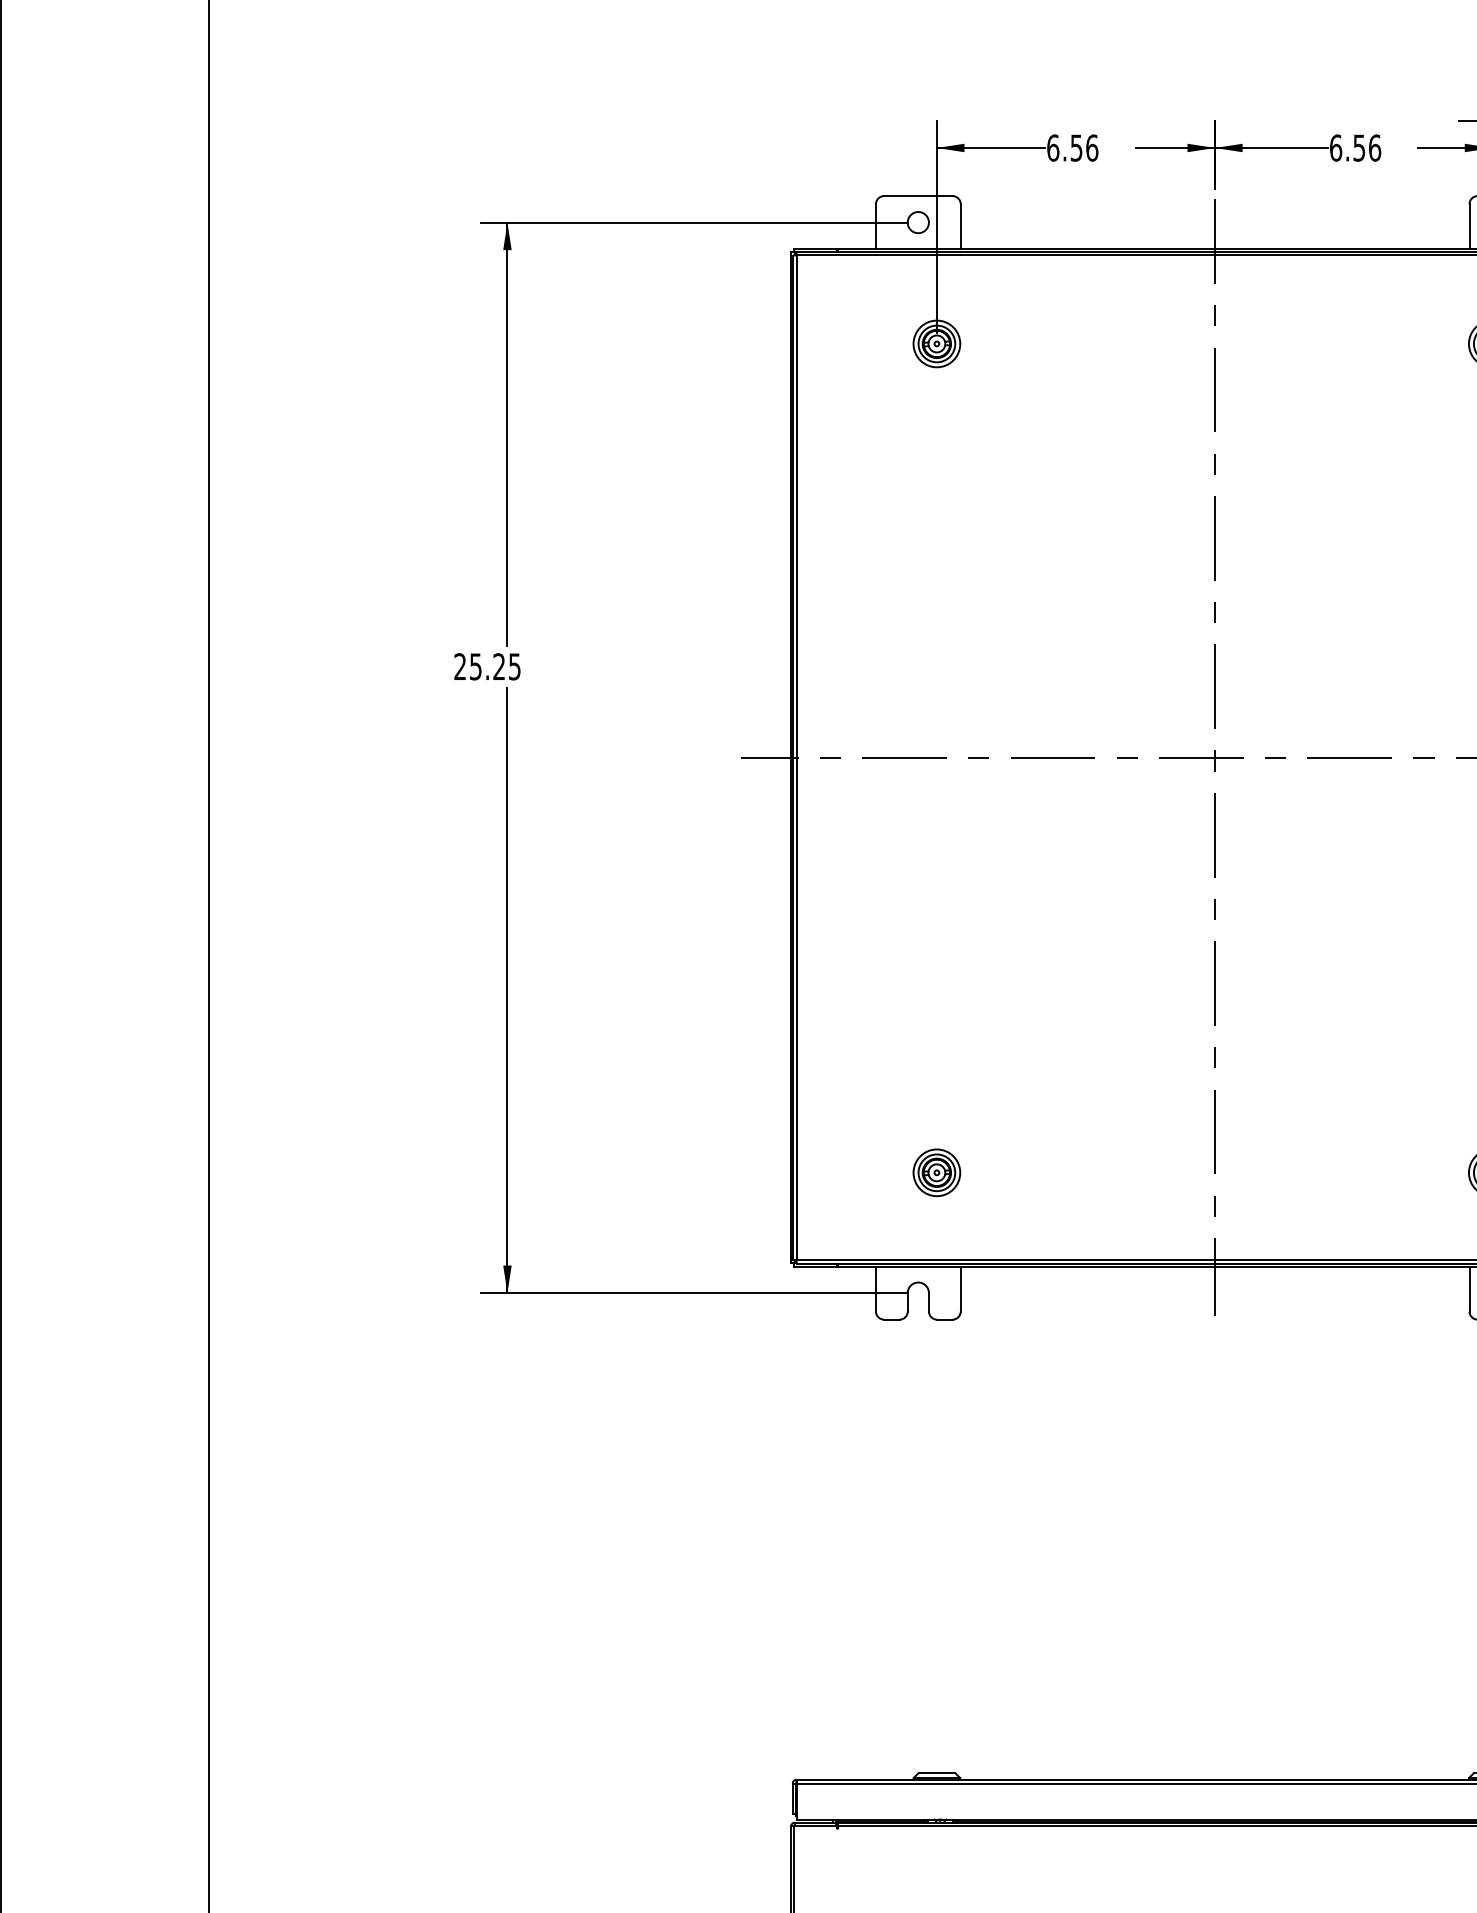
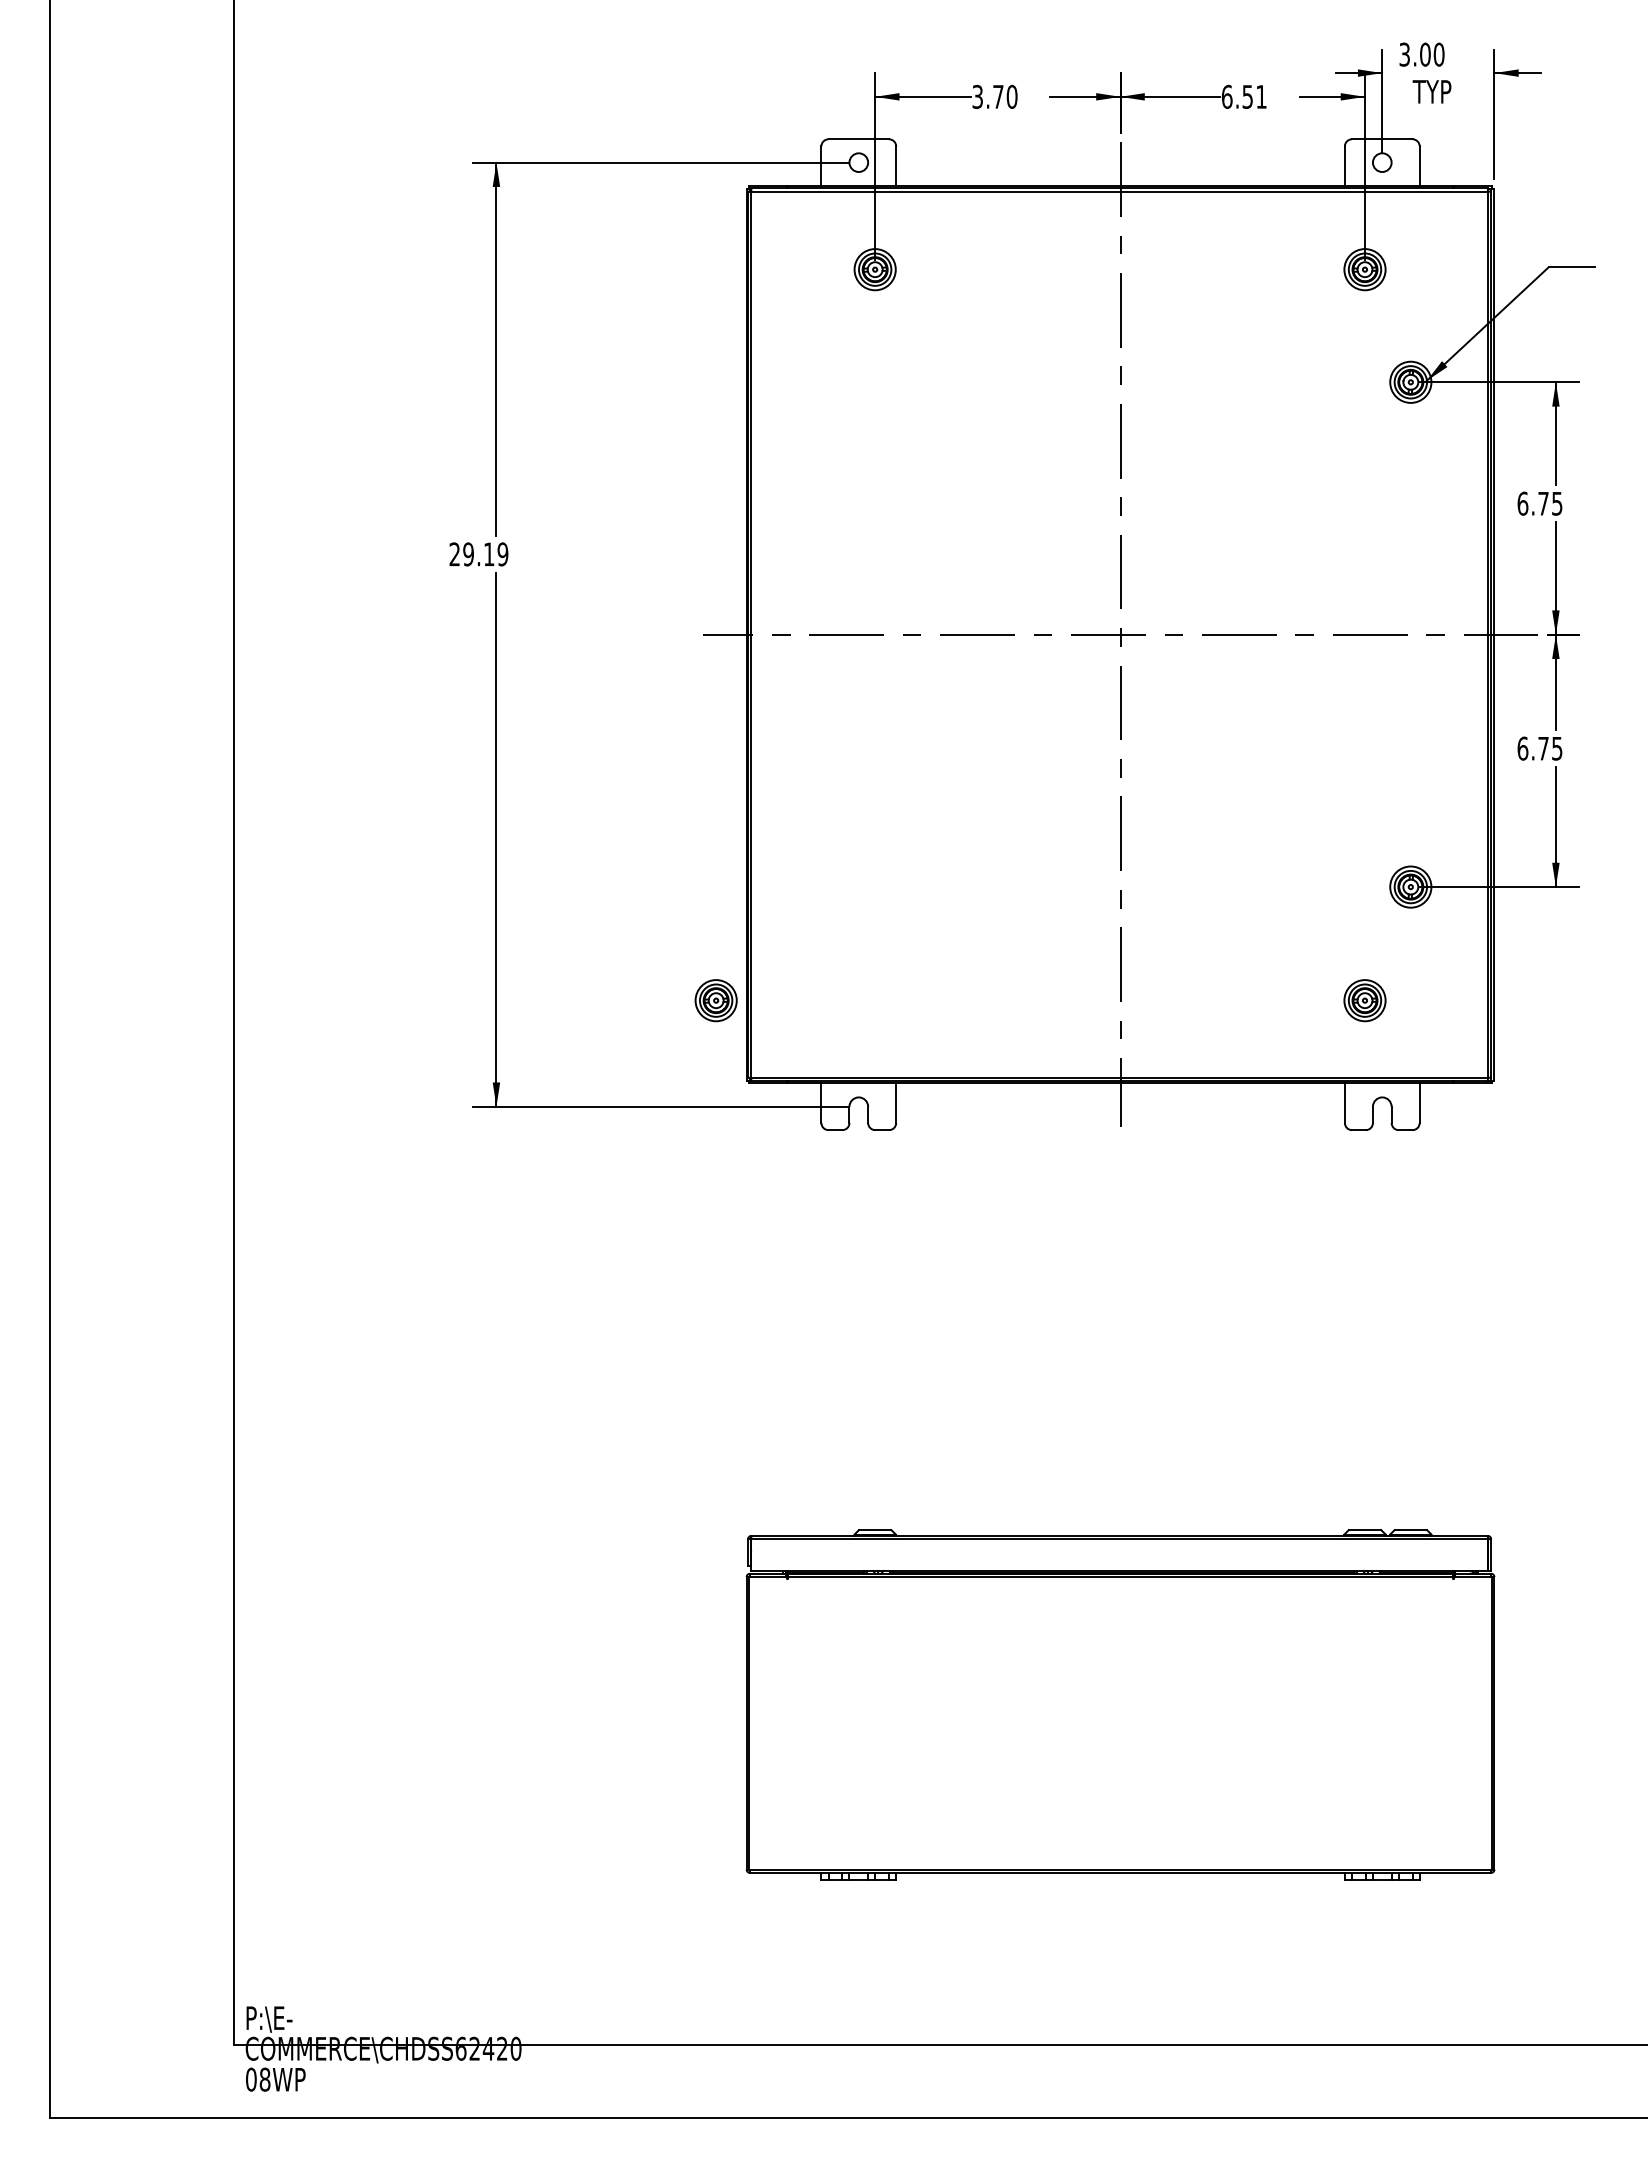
text: (1072, 147) -> (994, 96), 6.56 -> 3.70
text: (1374, 147) -> (1261, 96), 6.56 -> 6.51
text: (495, 666) -> (485, 554), 25.25 -> 29.19
part: (936, 1172) -> (715, 1000), moved

